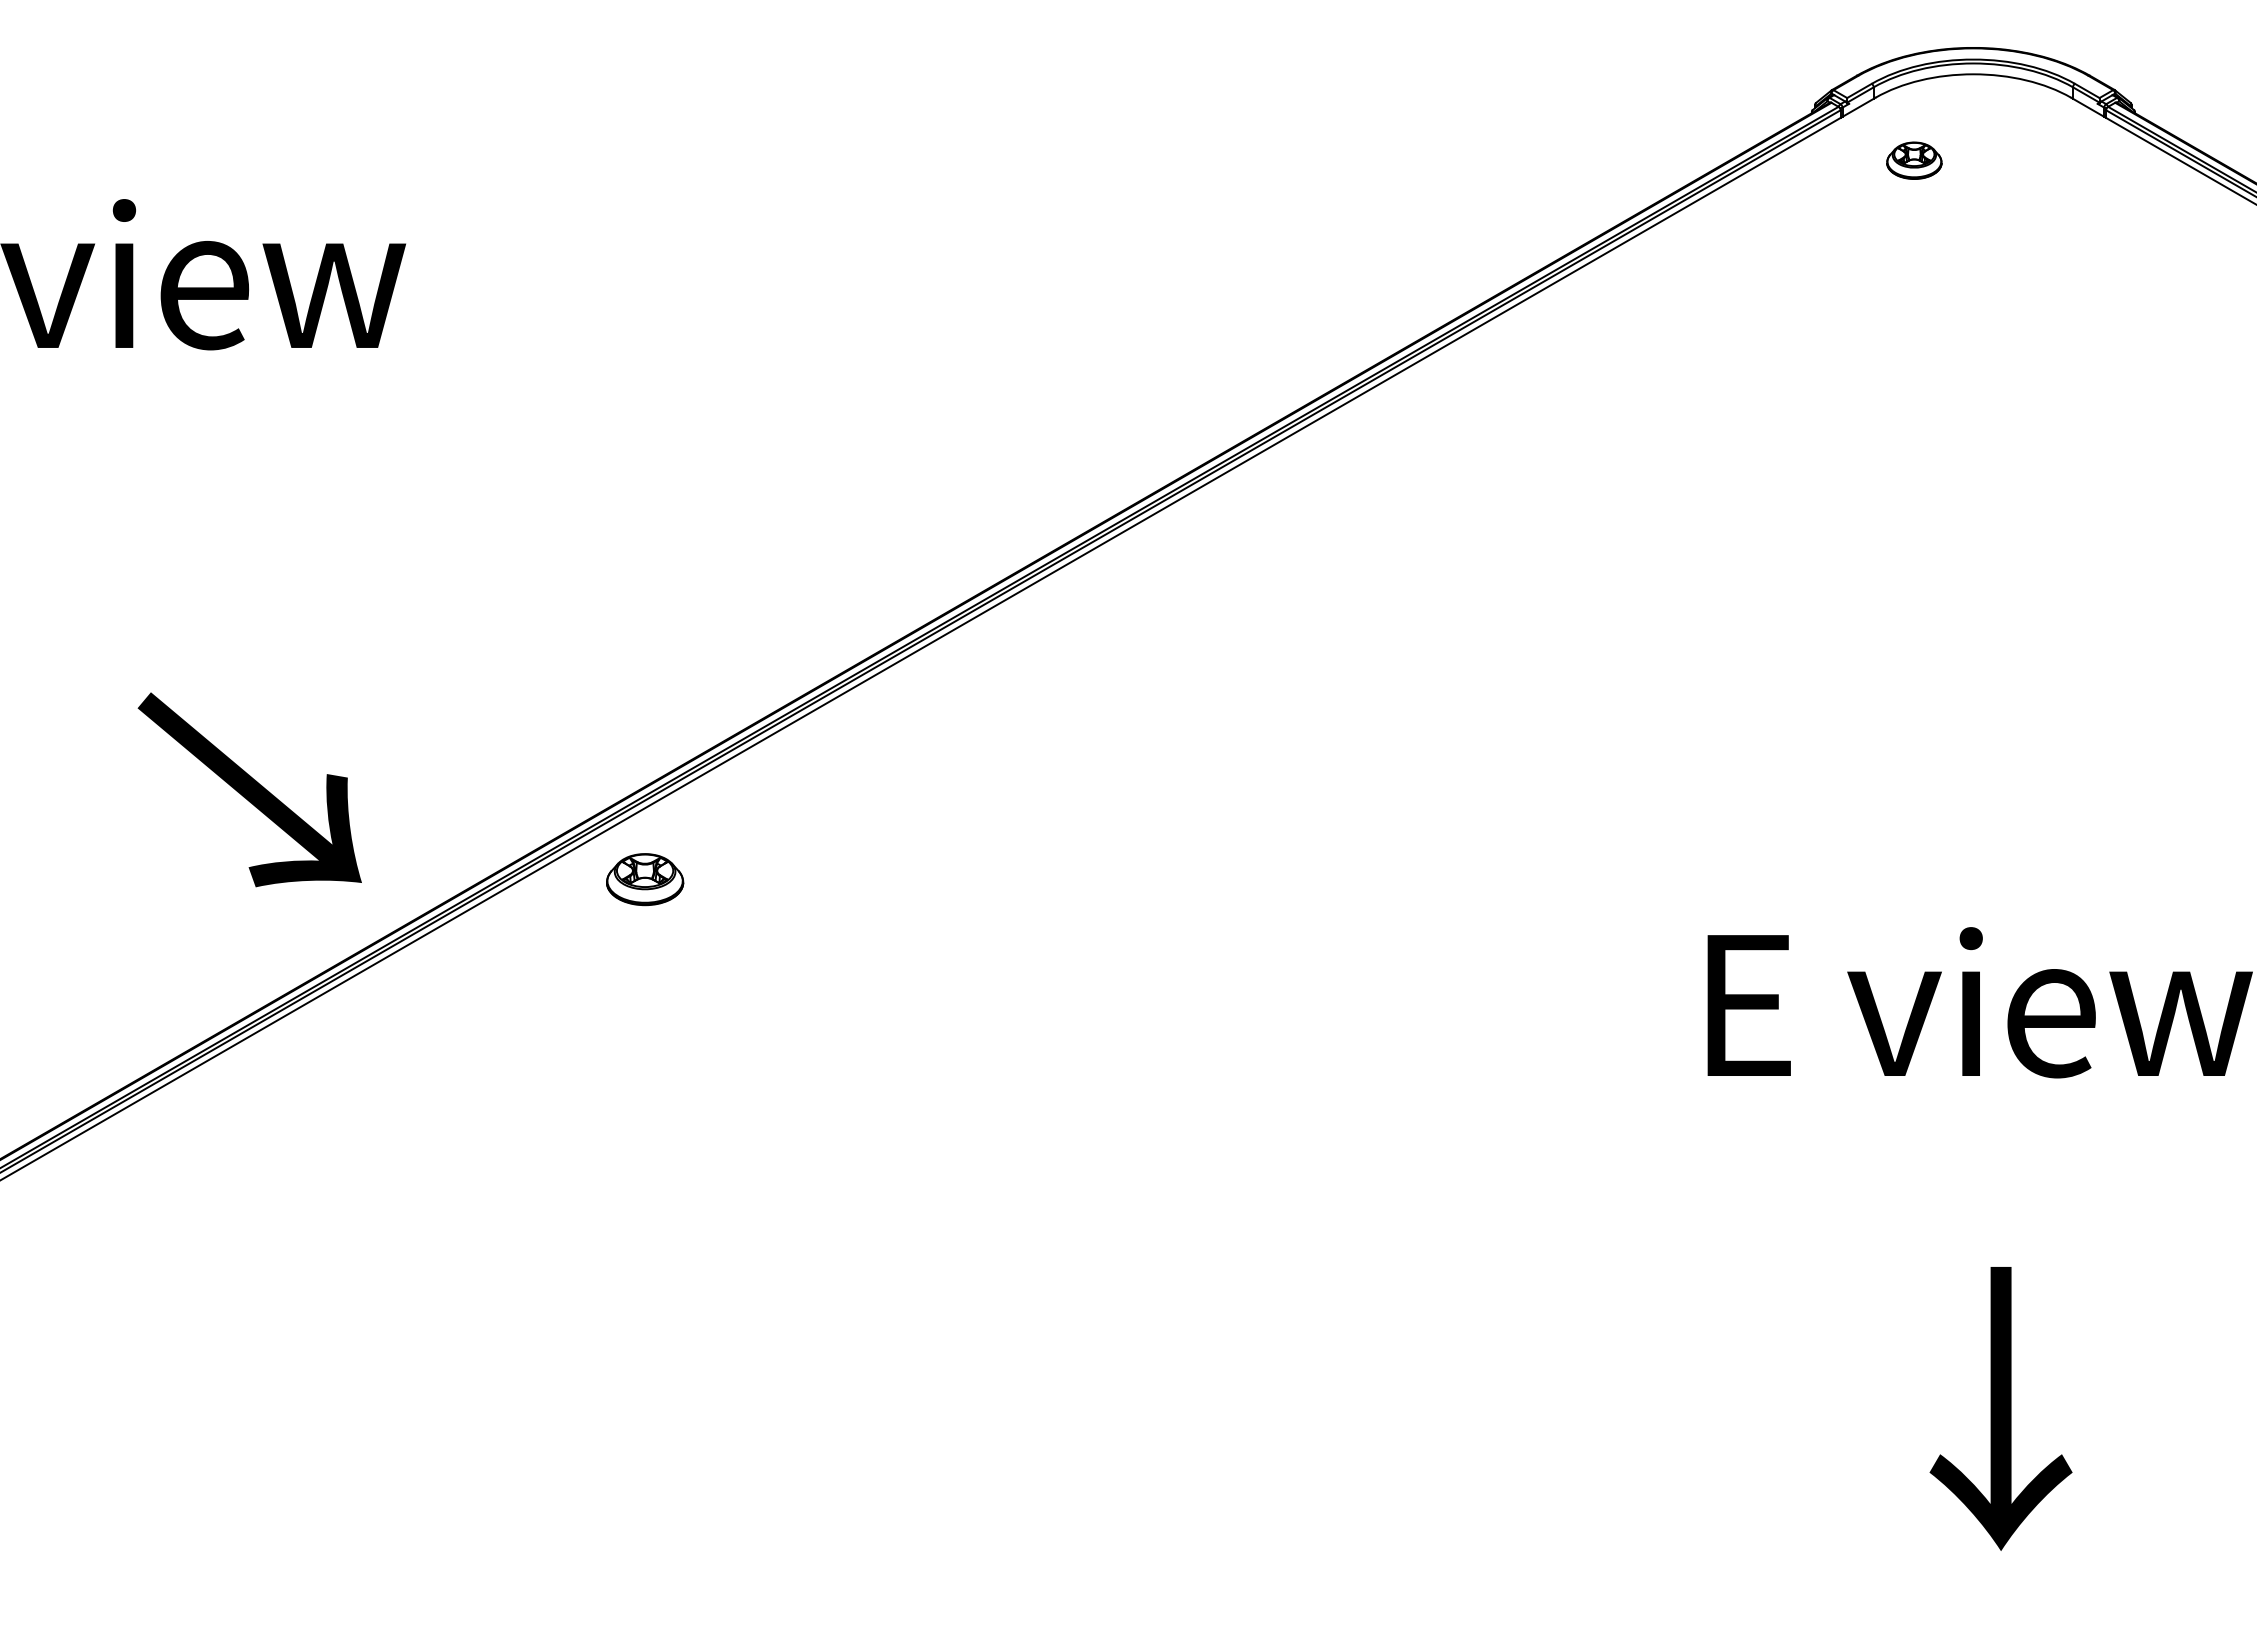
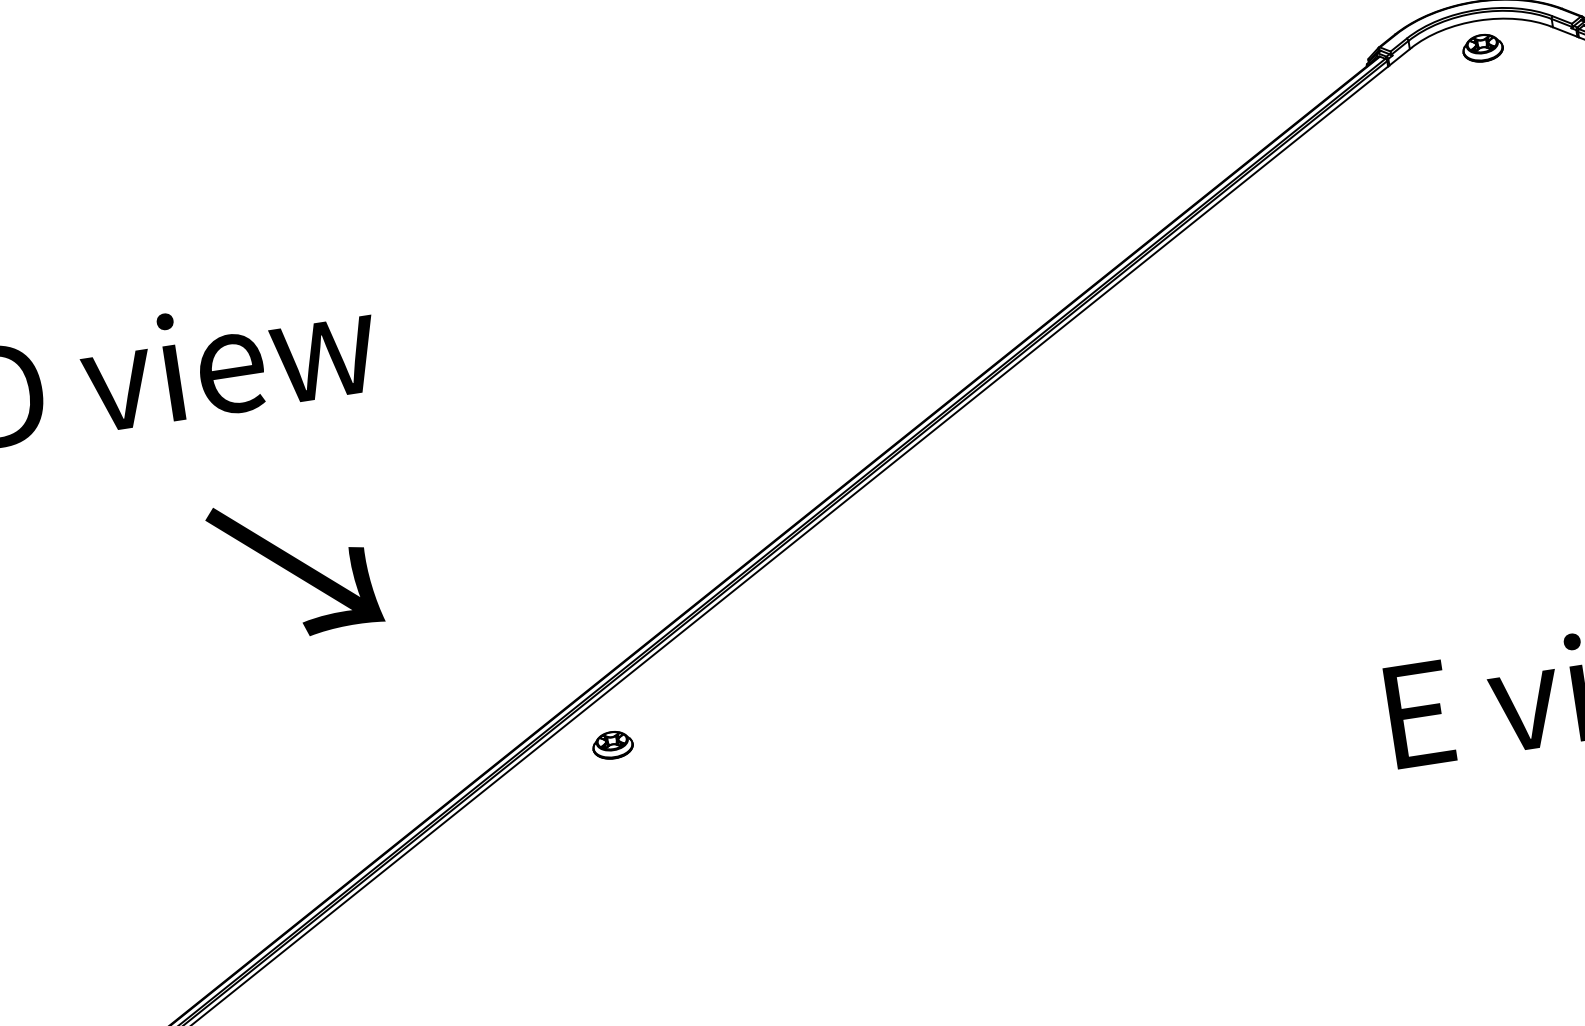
part: (1914, 160) -> (1482, 48), moved
text: (249, 789) -> (294, 566), moved
part: (645, 879) -> (613, 745), size x0.71

